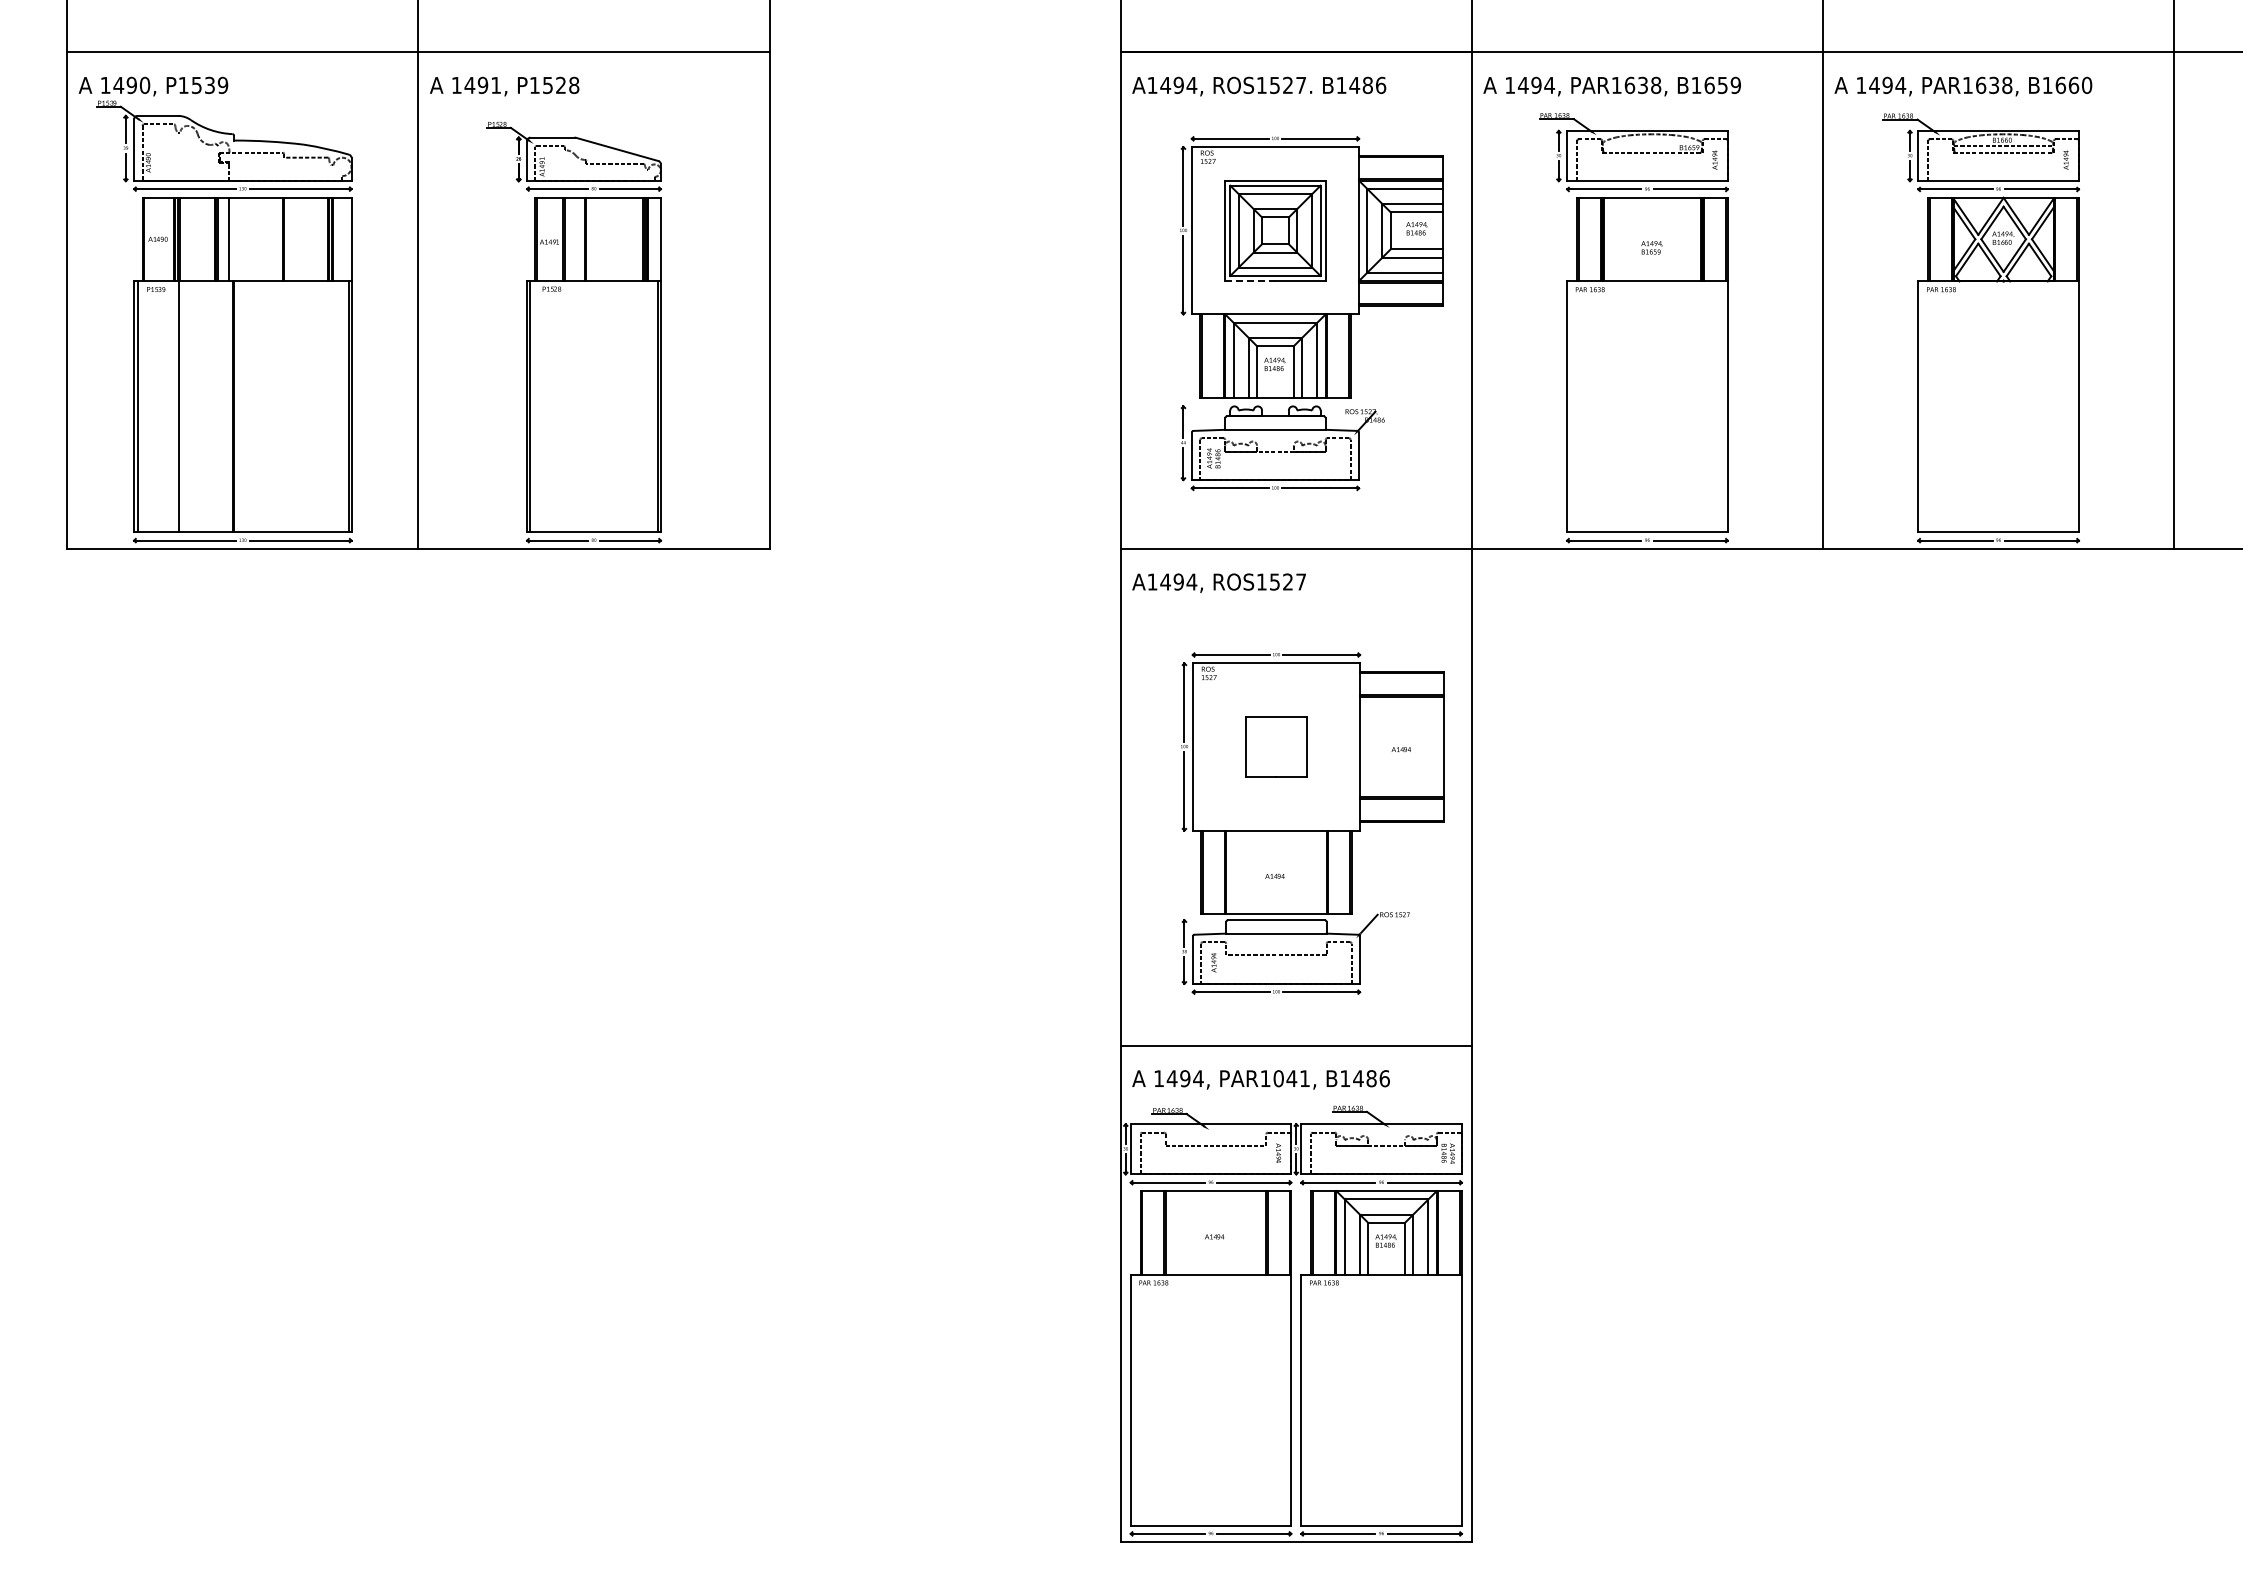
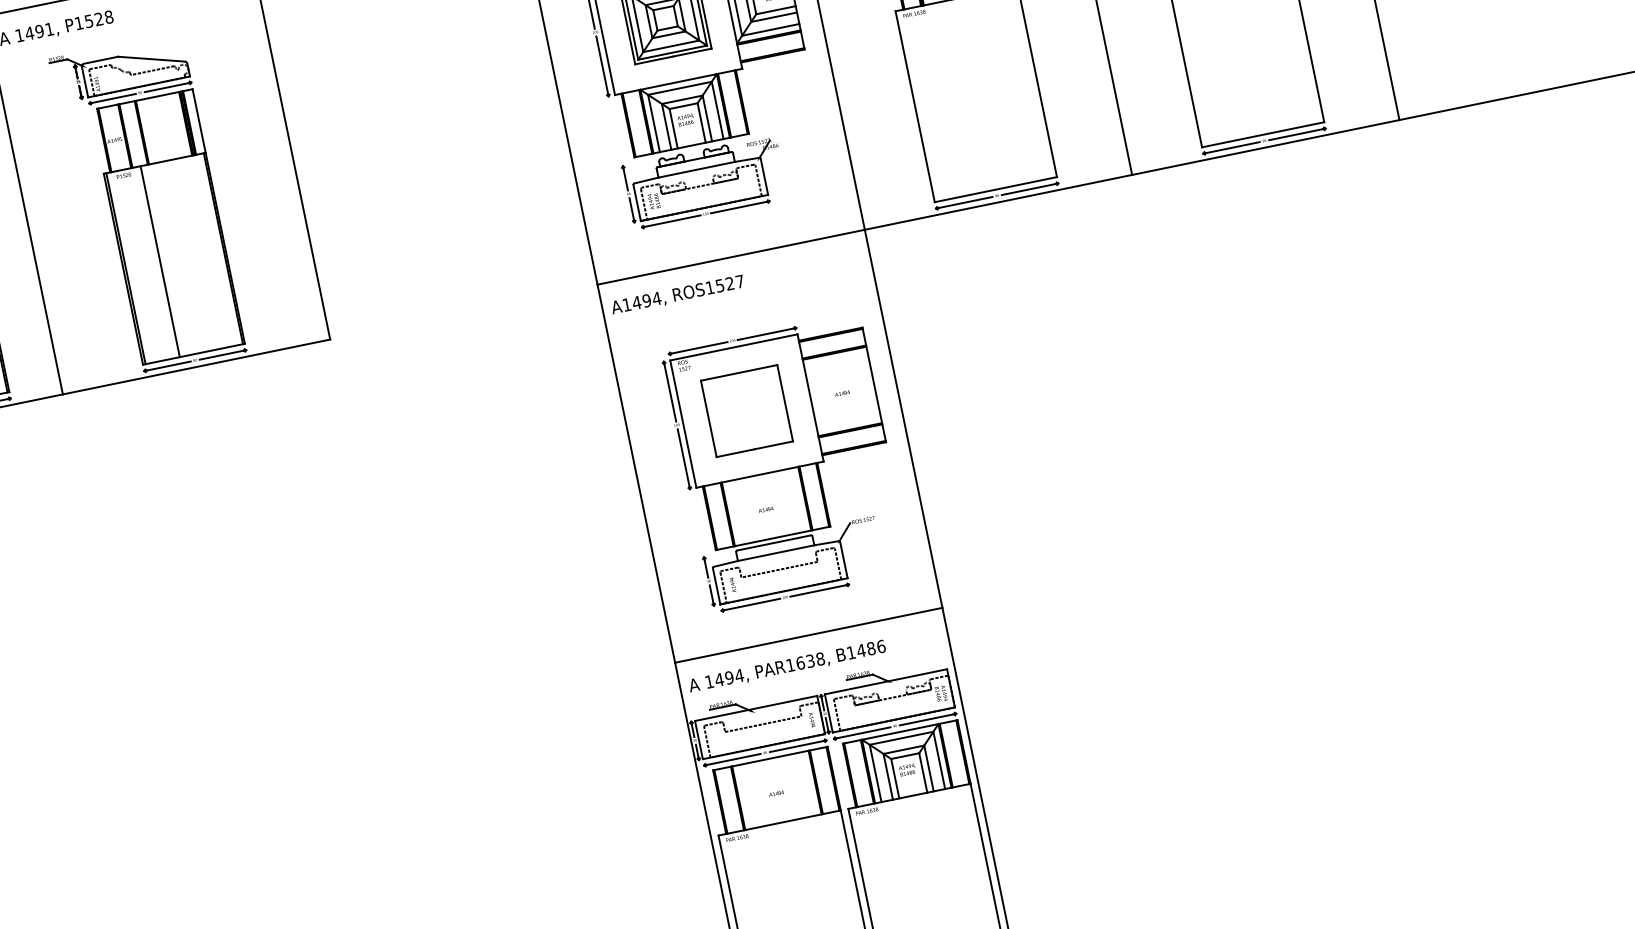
line: (1250, 281) -> (654, 60), dashed -> solid
line: (575, 406) -> (160, 261), added
part: (1276, 746) -> (746, 410), size x1.67
text: (1291, 1078) -> (810, 661), PAR1041, -> PAR1638,

